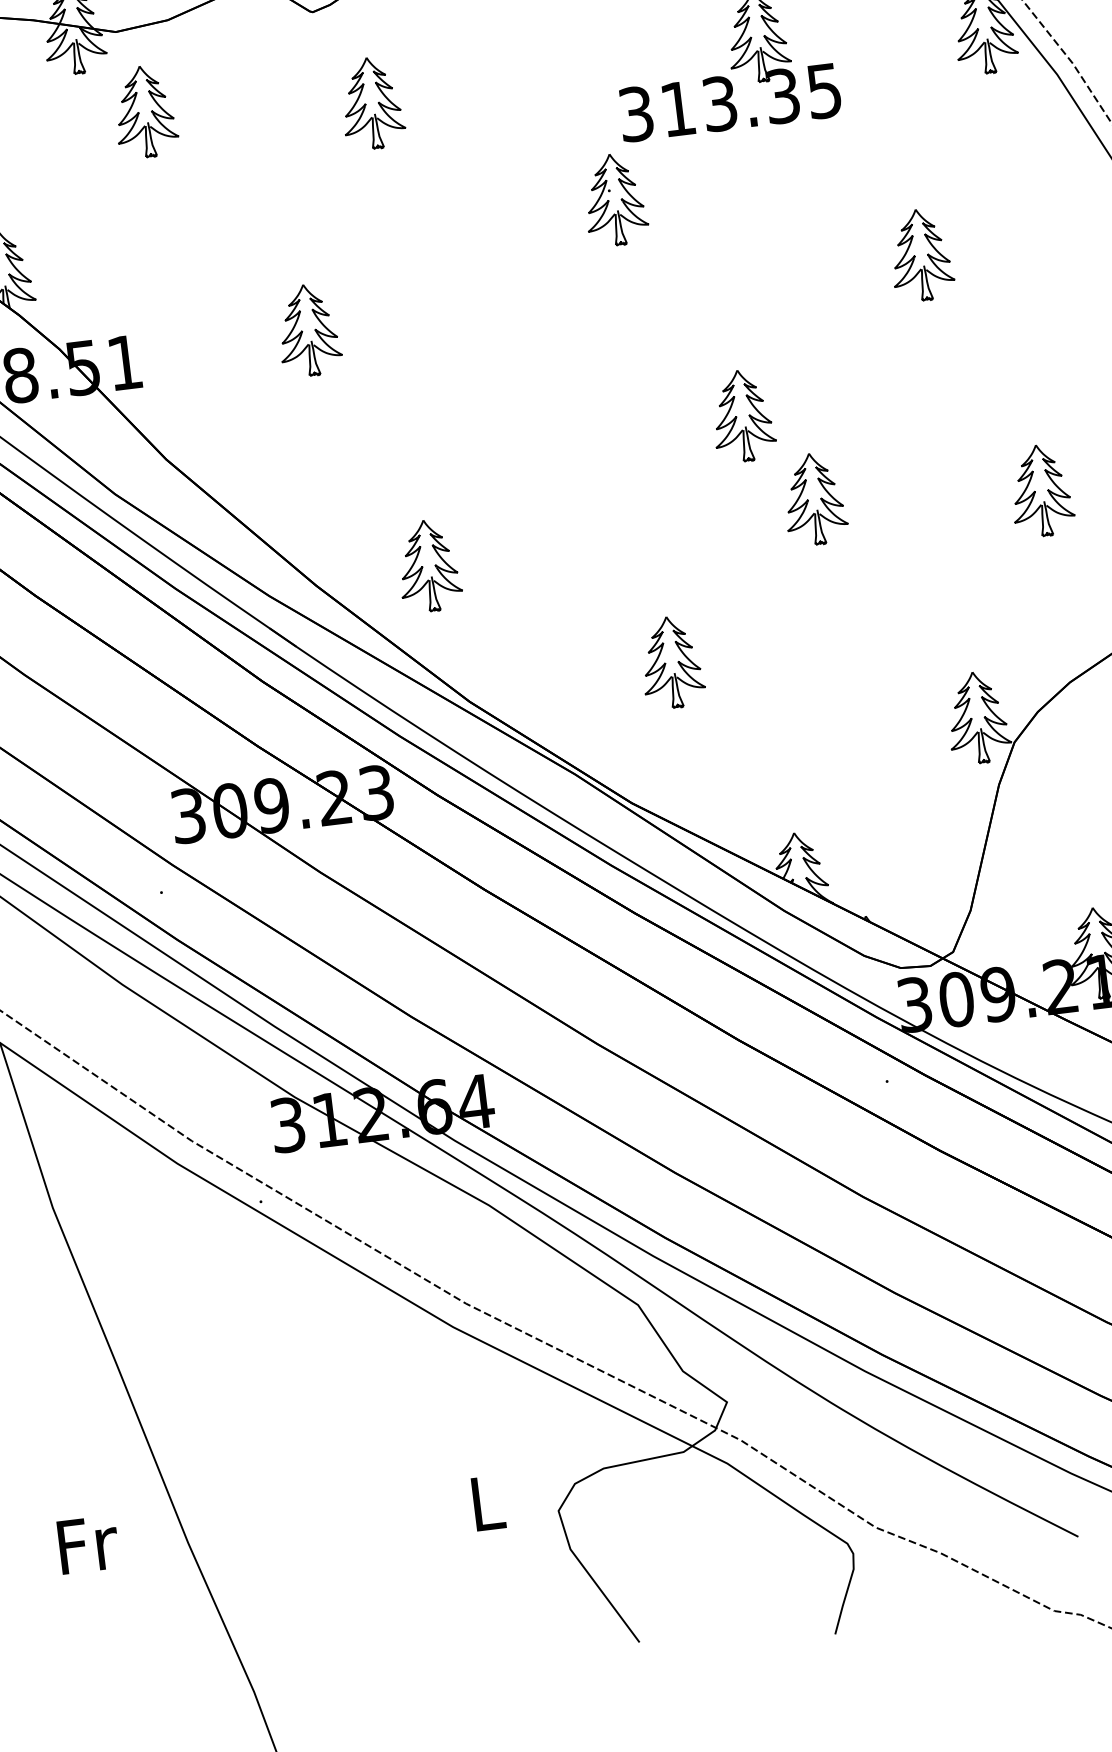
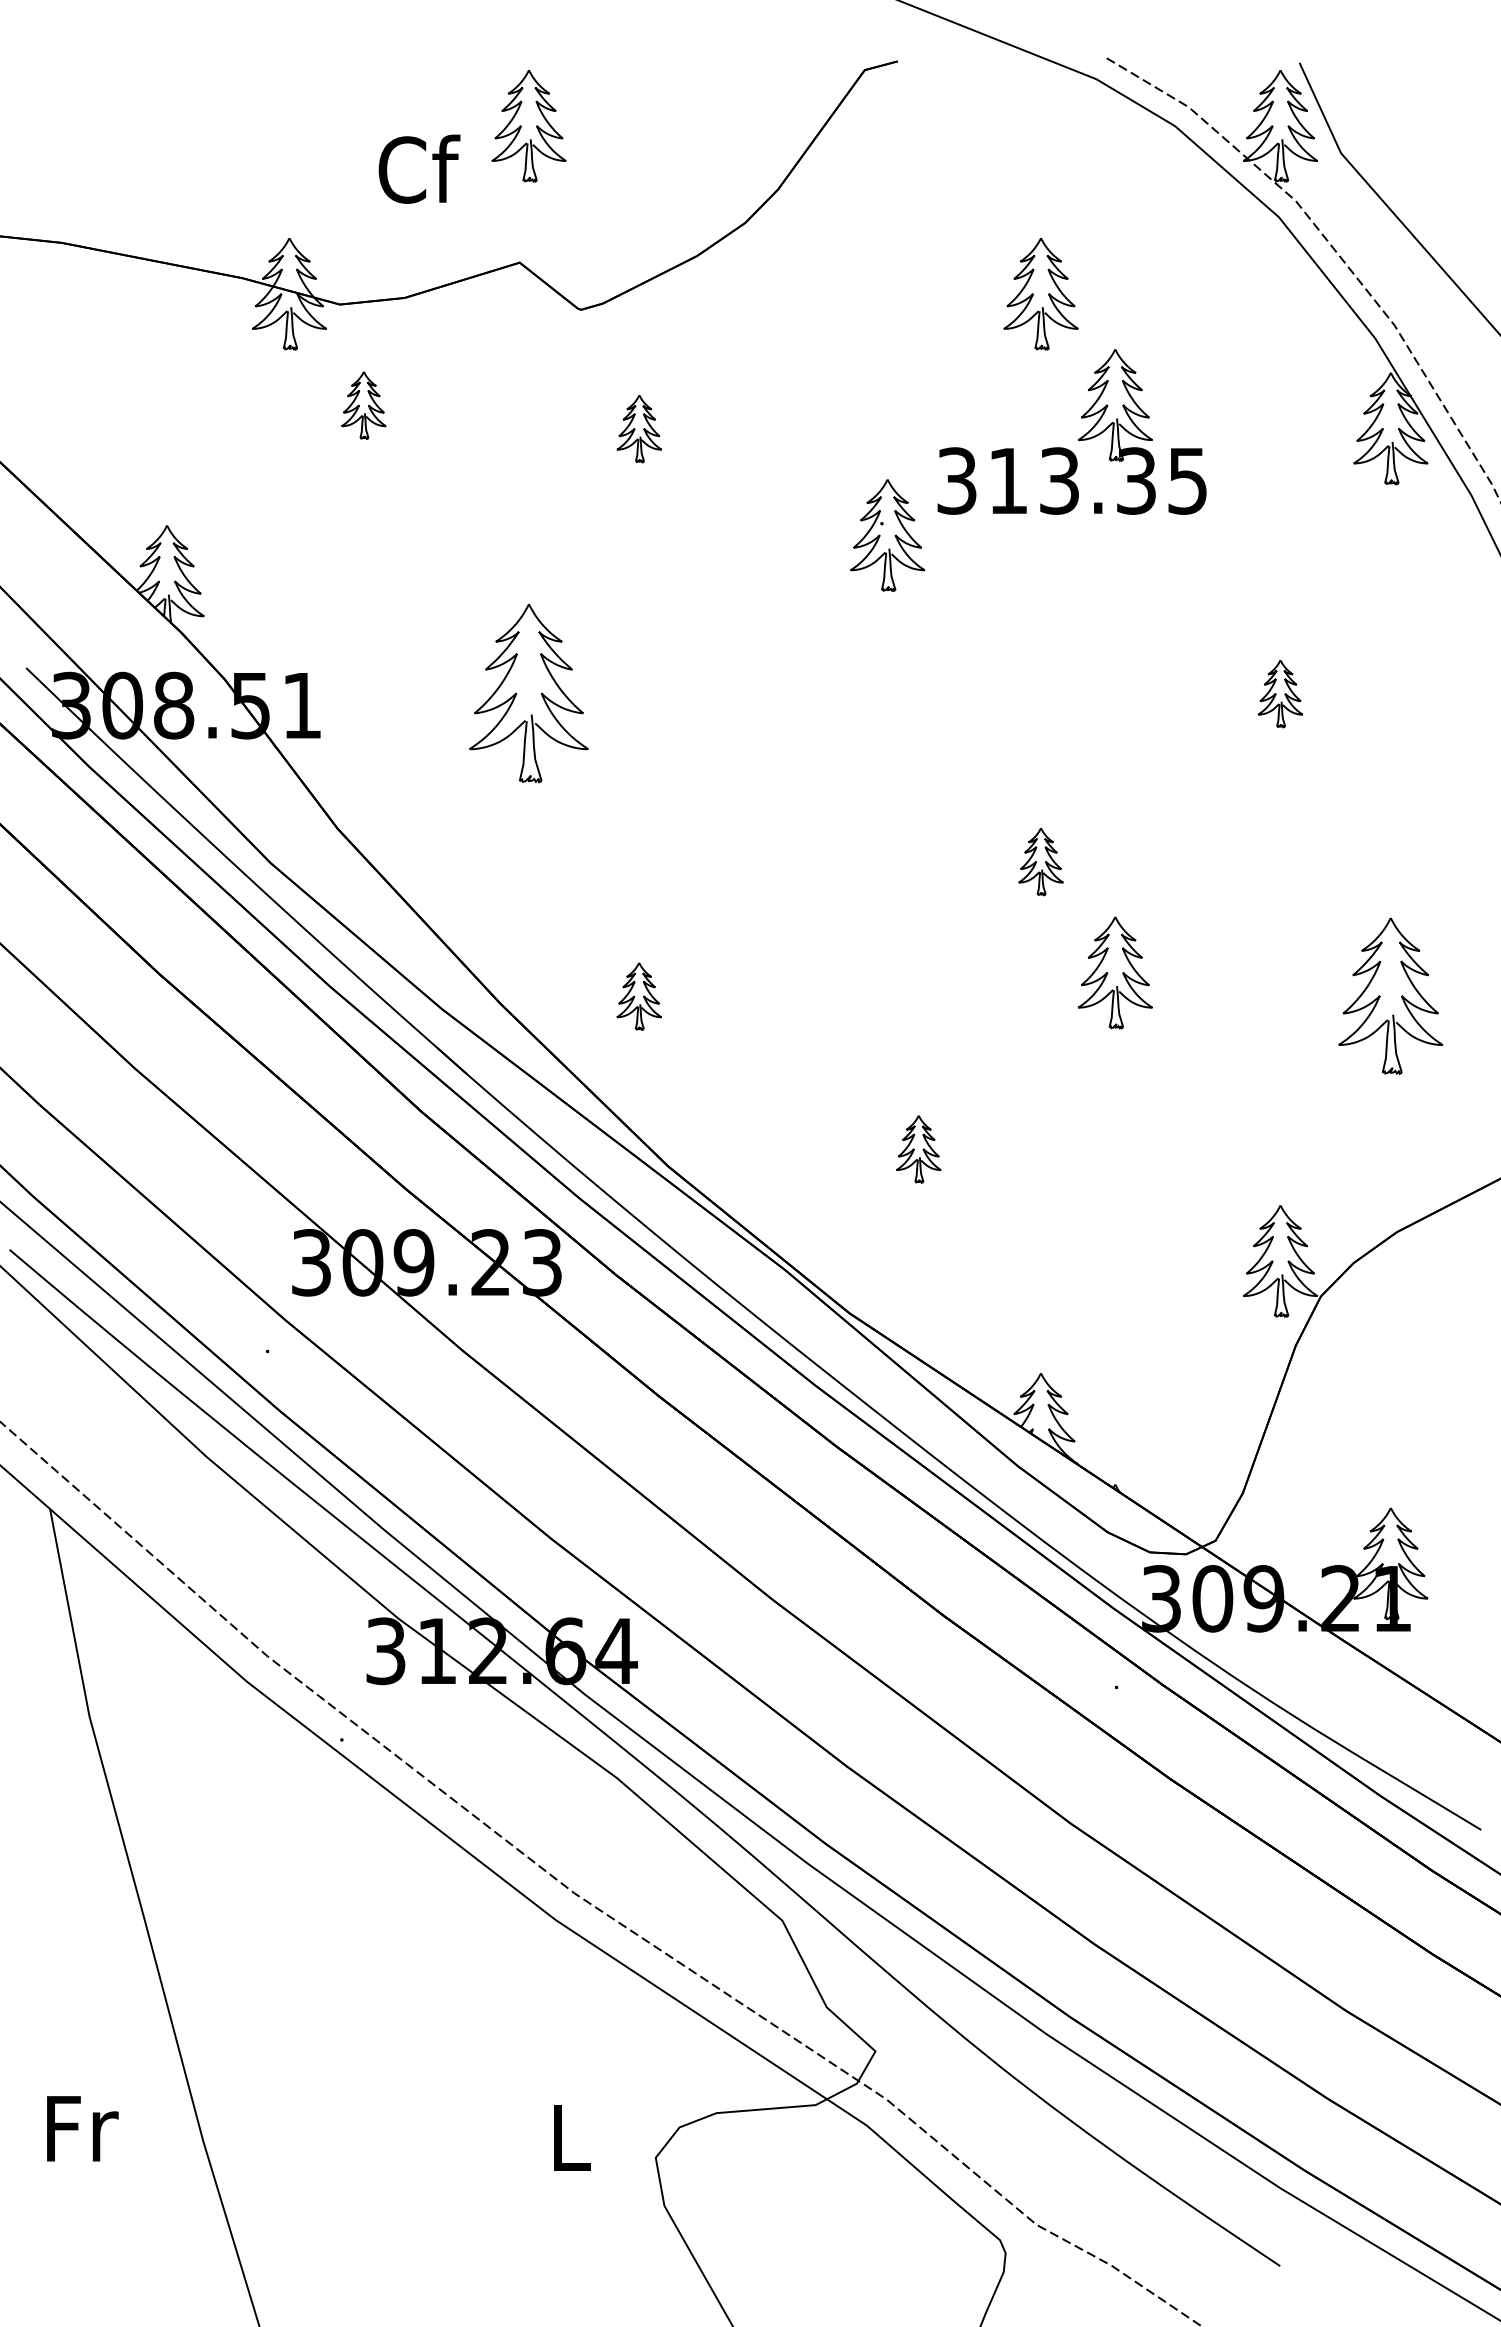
part: (372, 103) -> (639, 428), size x0.6
part: (145, 111) -> (363, 405), size x0.6
part: (614, 199) -> (887, 535), moved
part: (921, 254) -> (1280, 693), size x0.6
part: (308, 330) -> (528, 693), size x1.6
part: (742, 415) -> (1040, 861), size x0.6
part: (1041, 490) -> (1390, 996), size x1.4
part: (428, 566) -> (638, 996), size x0.6
part: (671, 662) -> (918, 1149), size x0.6

